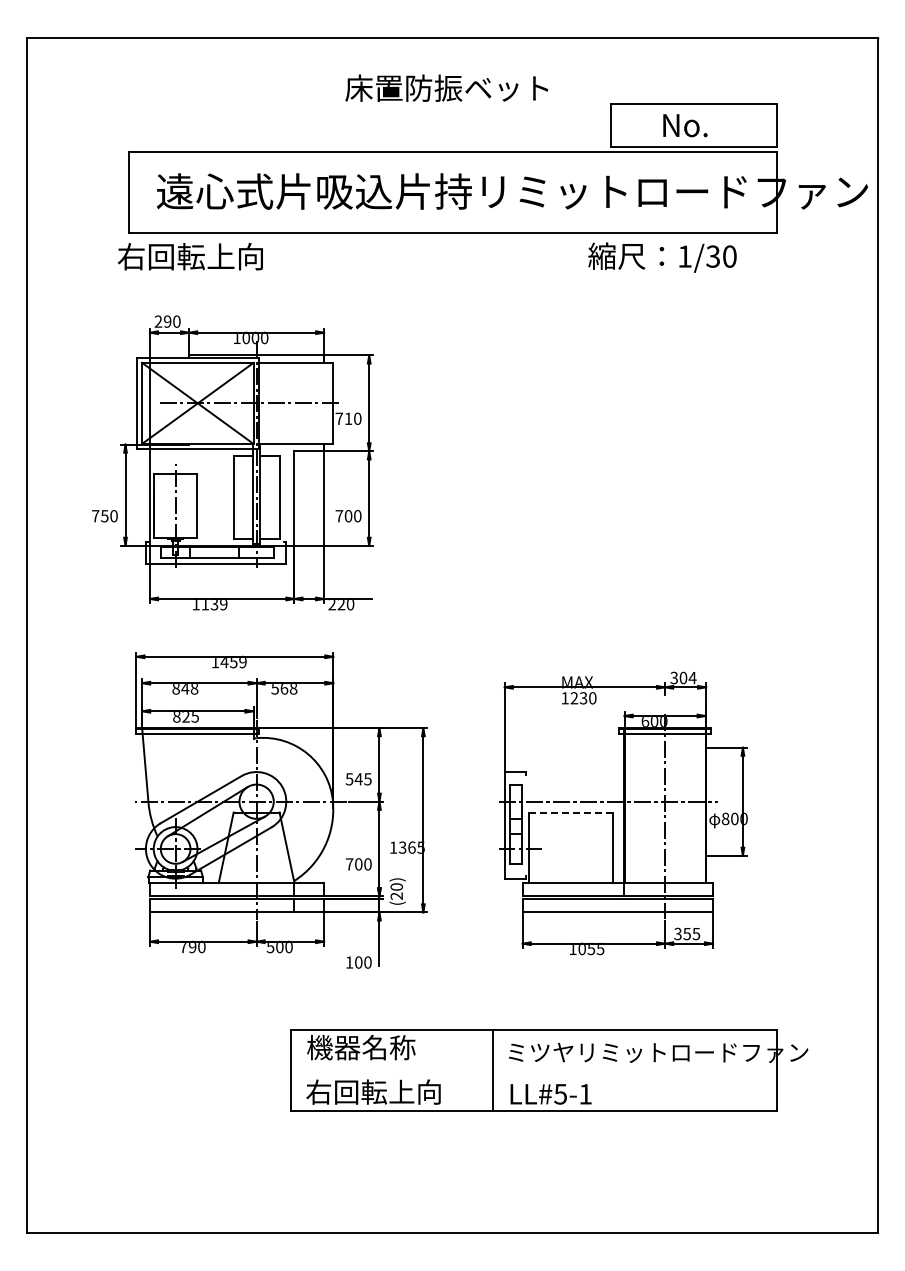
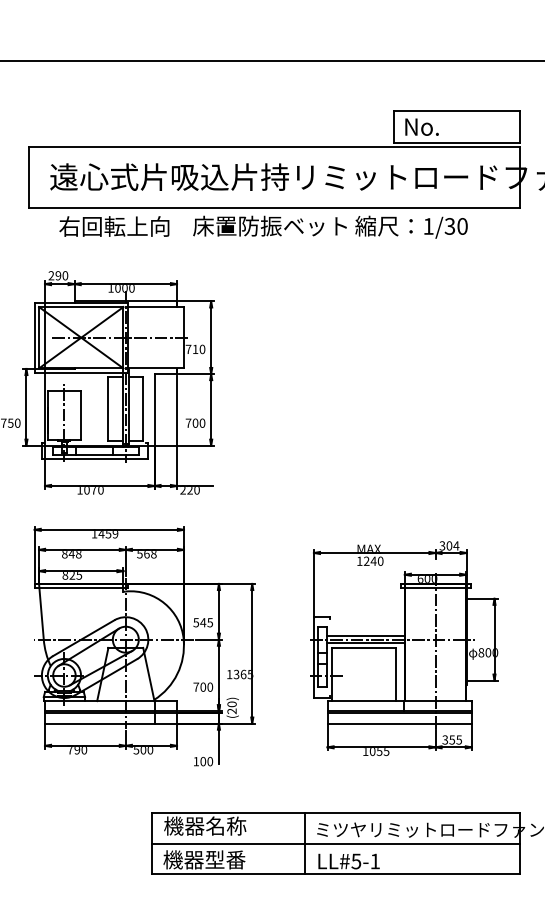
text: (446, 87) -> (269, 225), moved
text: (685, 125) -> (422, 127), moved
text: (189, 256) -> (113, 226), moved
text: (662, 257) -> (411, 227), moved
text: (214, 605) -> (93, 490), 1139 -> 1070
text: (583, 698) -> (373, 561), 1230 -> 1240
line: (572, 797) -> (365, 636), added
line: (572, 806) -> (365, 643), added
line: (571, 812) -> (364, 647), dashed -> solid
line: (533, 1070) -> (335, 843), added
text: (373, 1091) -> (214, 859), 右回転上向 -> 機器型番

